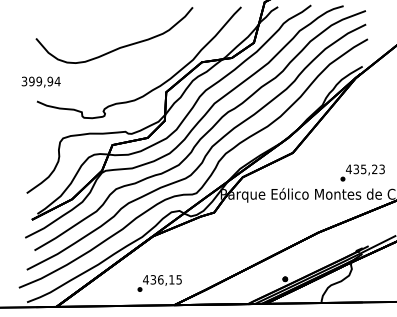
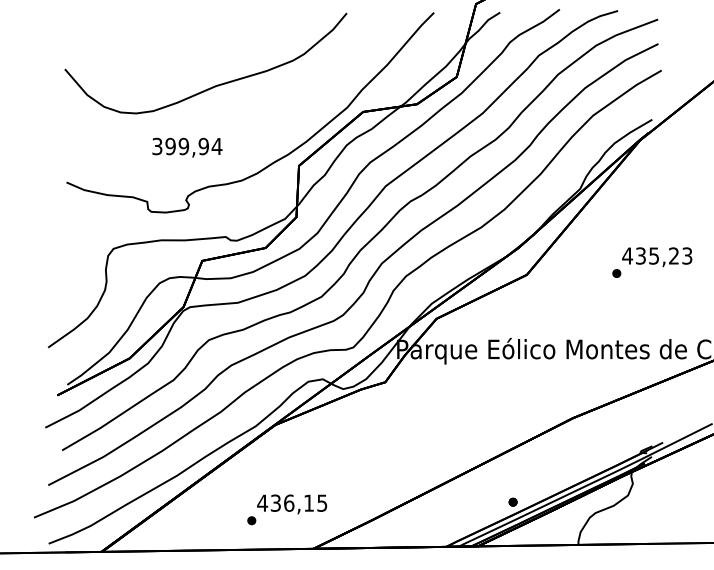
text: (40, 81) -> (186, 146), moved
text: (362, 172) -> (651, 261), moved

